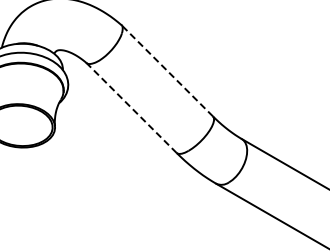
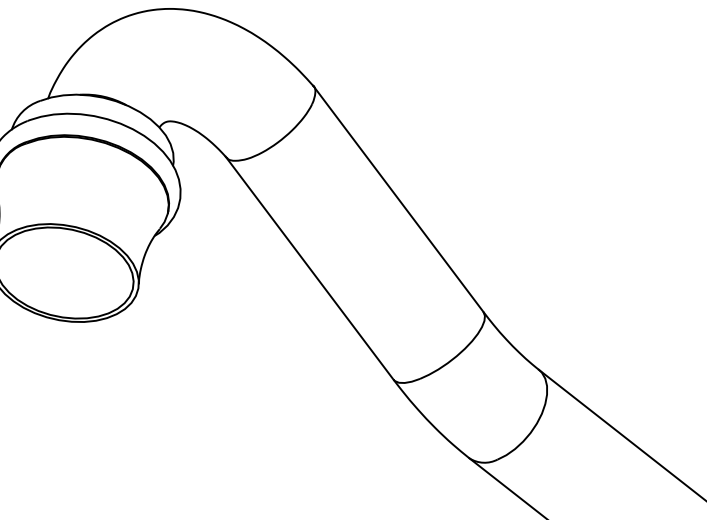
line: (167, 70) -> (399, 198), dashed -> solid
line: (131, 107) -> (309, 267), dashed -> solid

